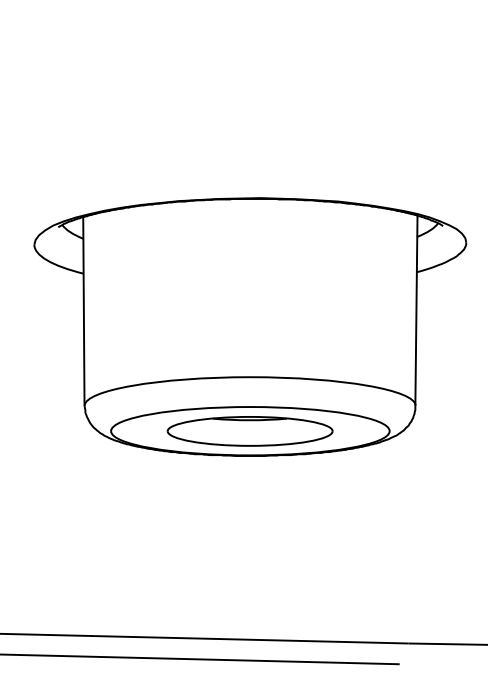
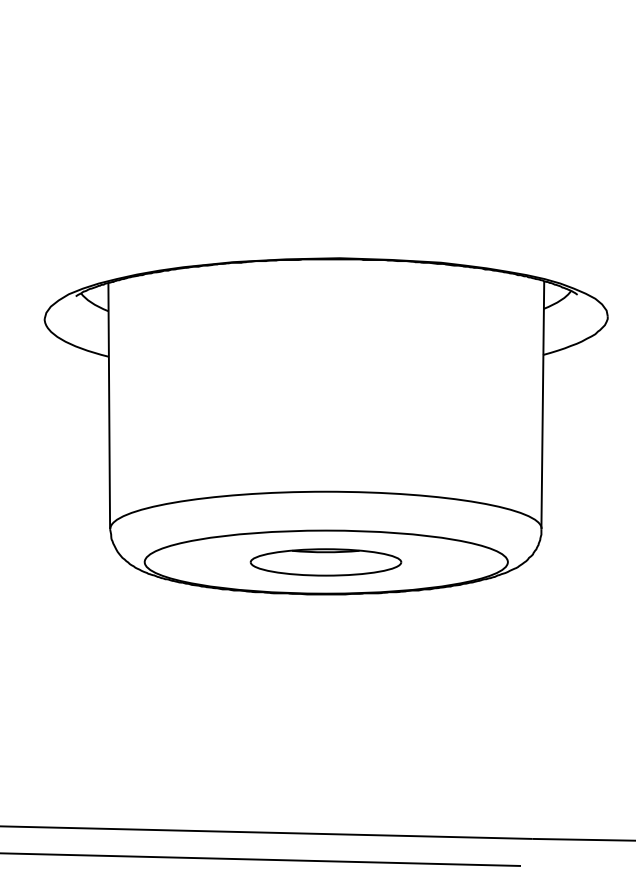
part: (249, 431) -> (325, 562), size x0.7

